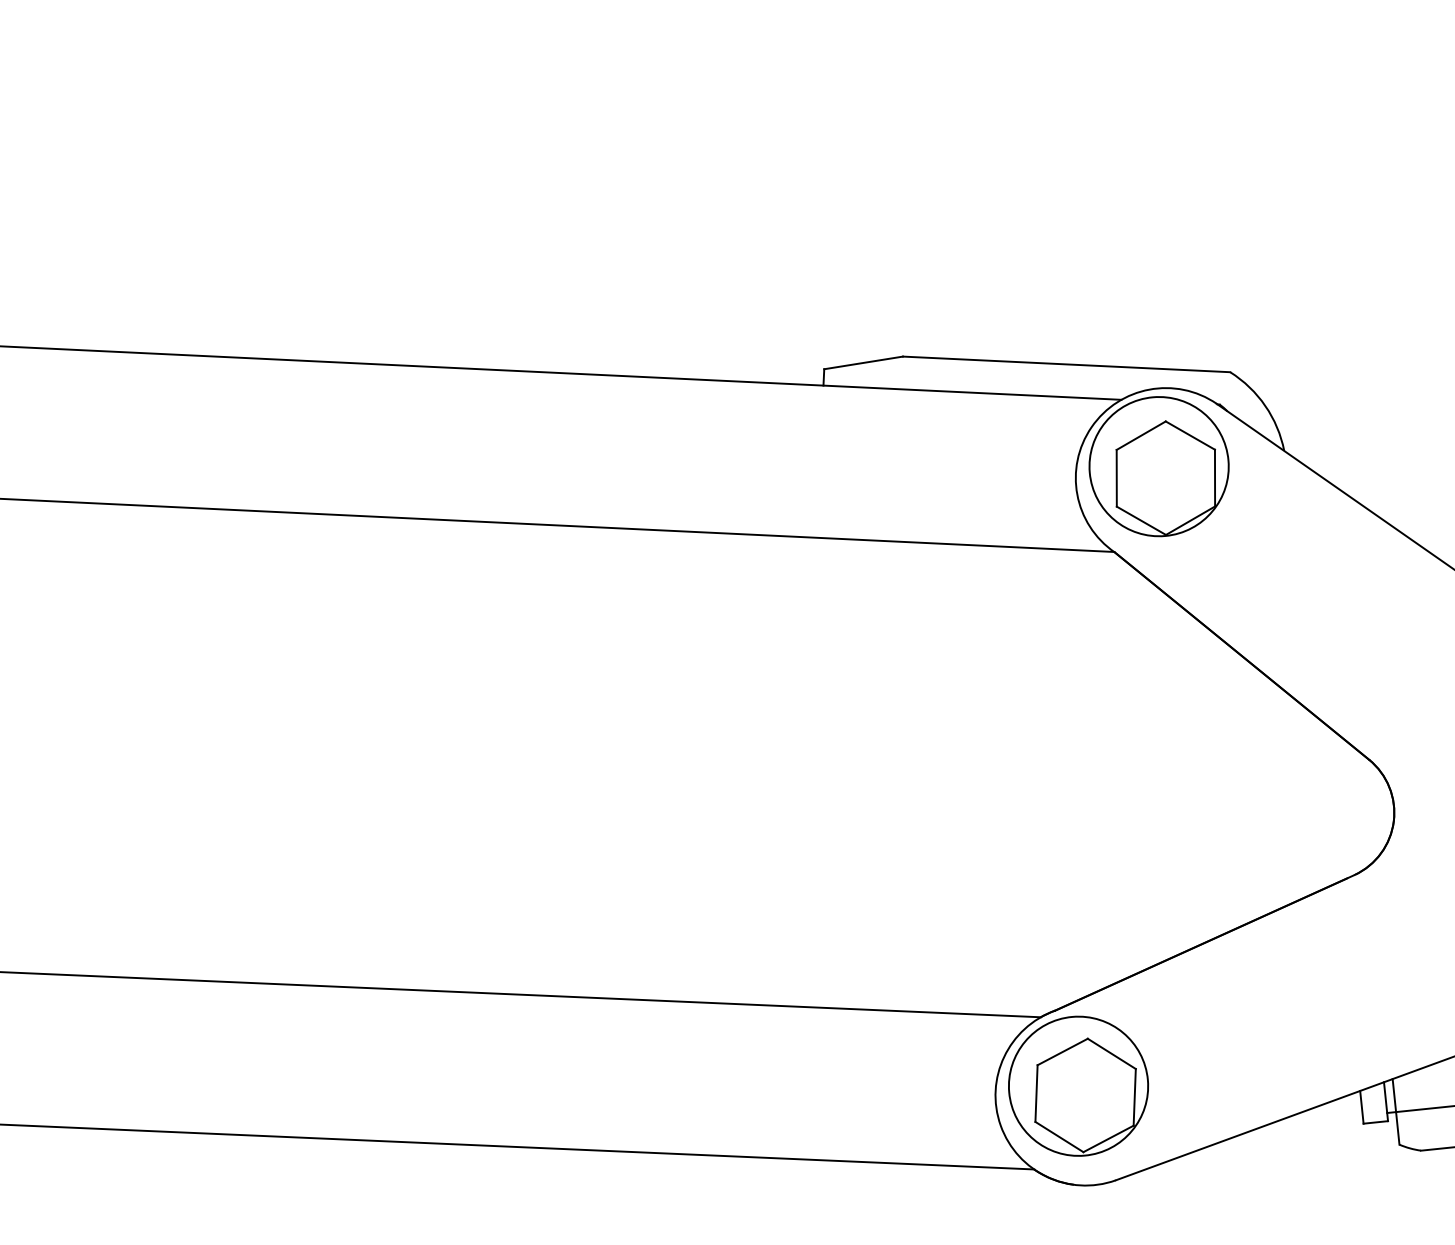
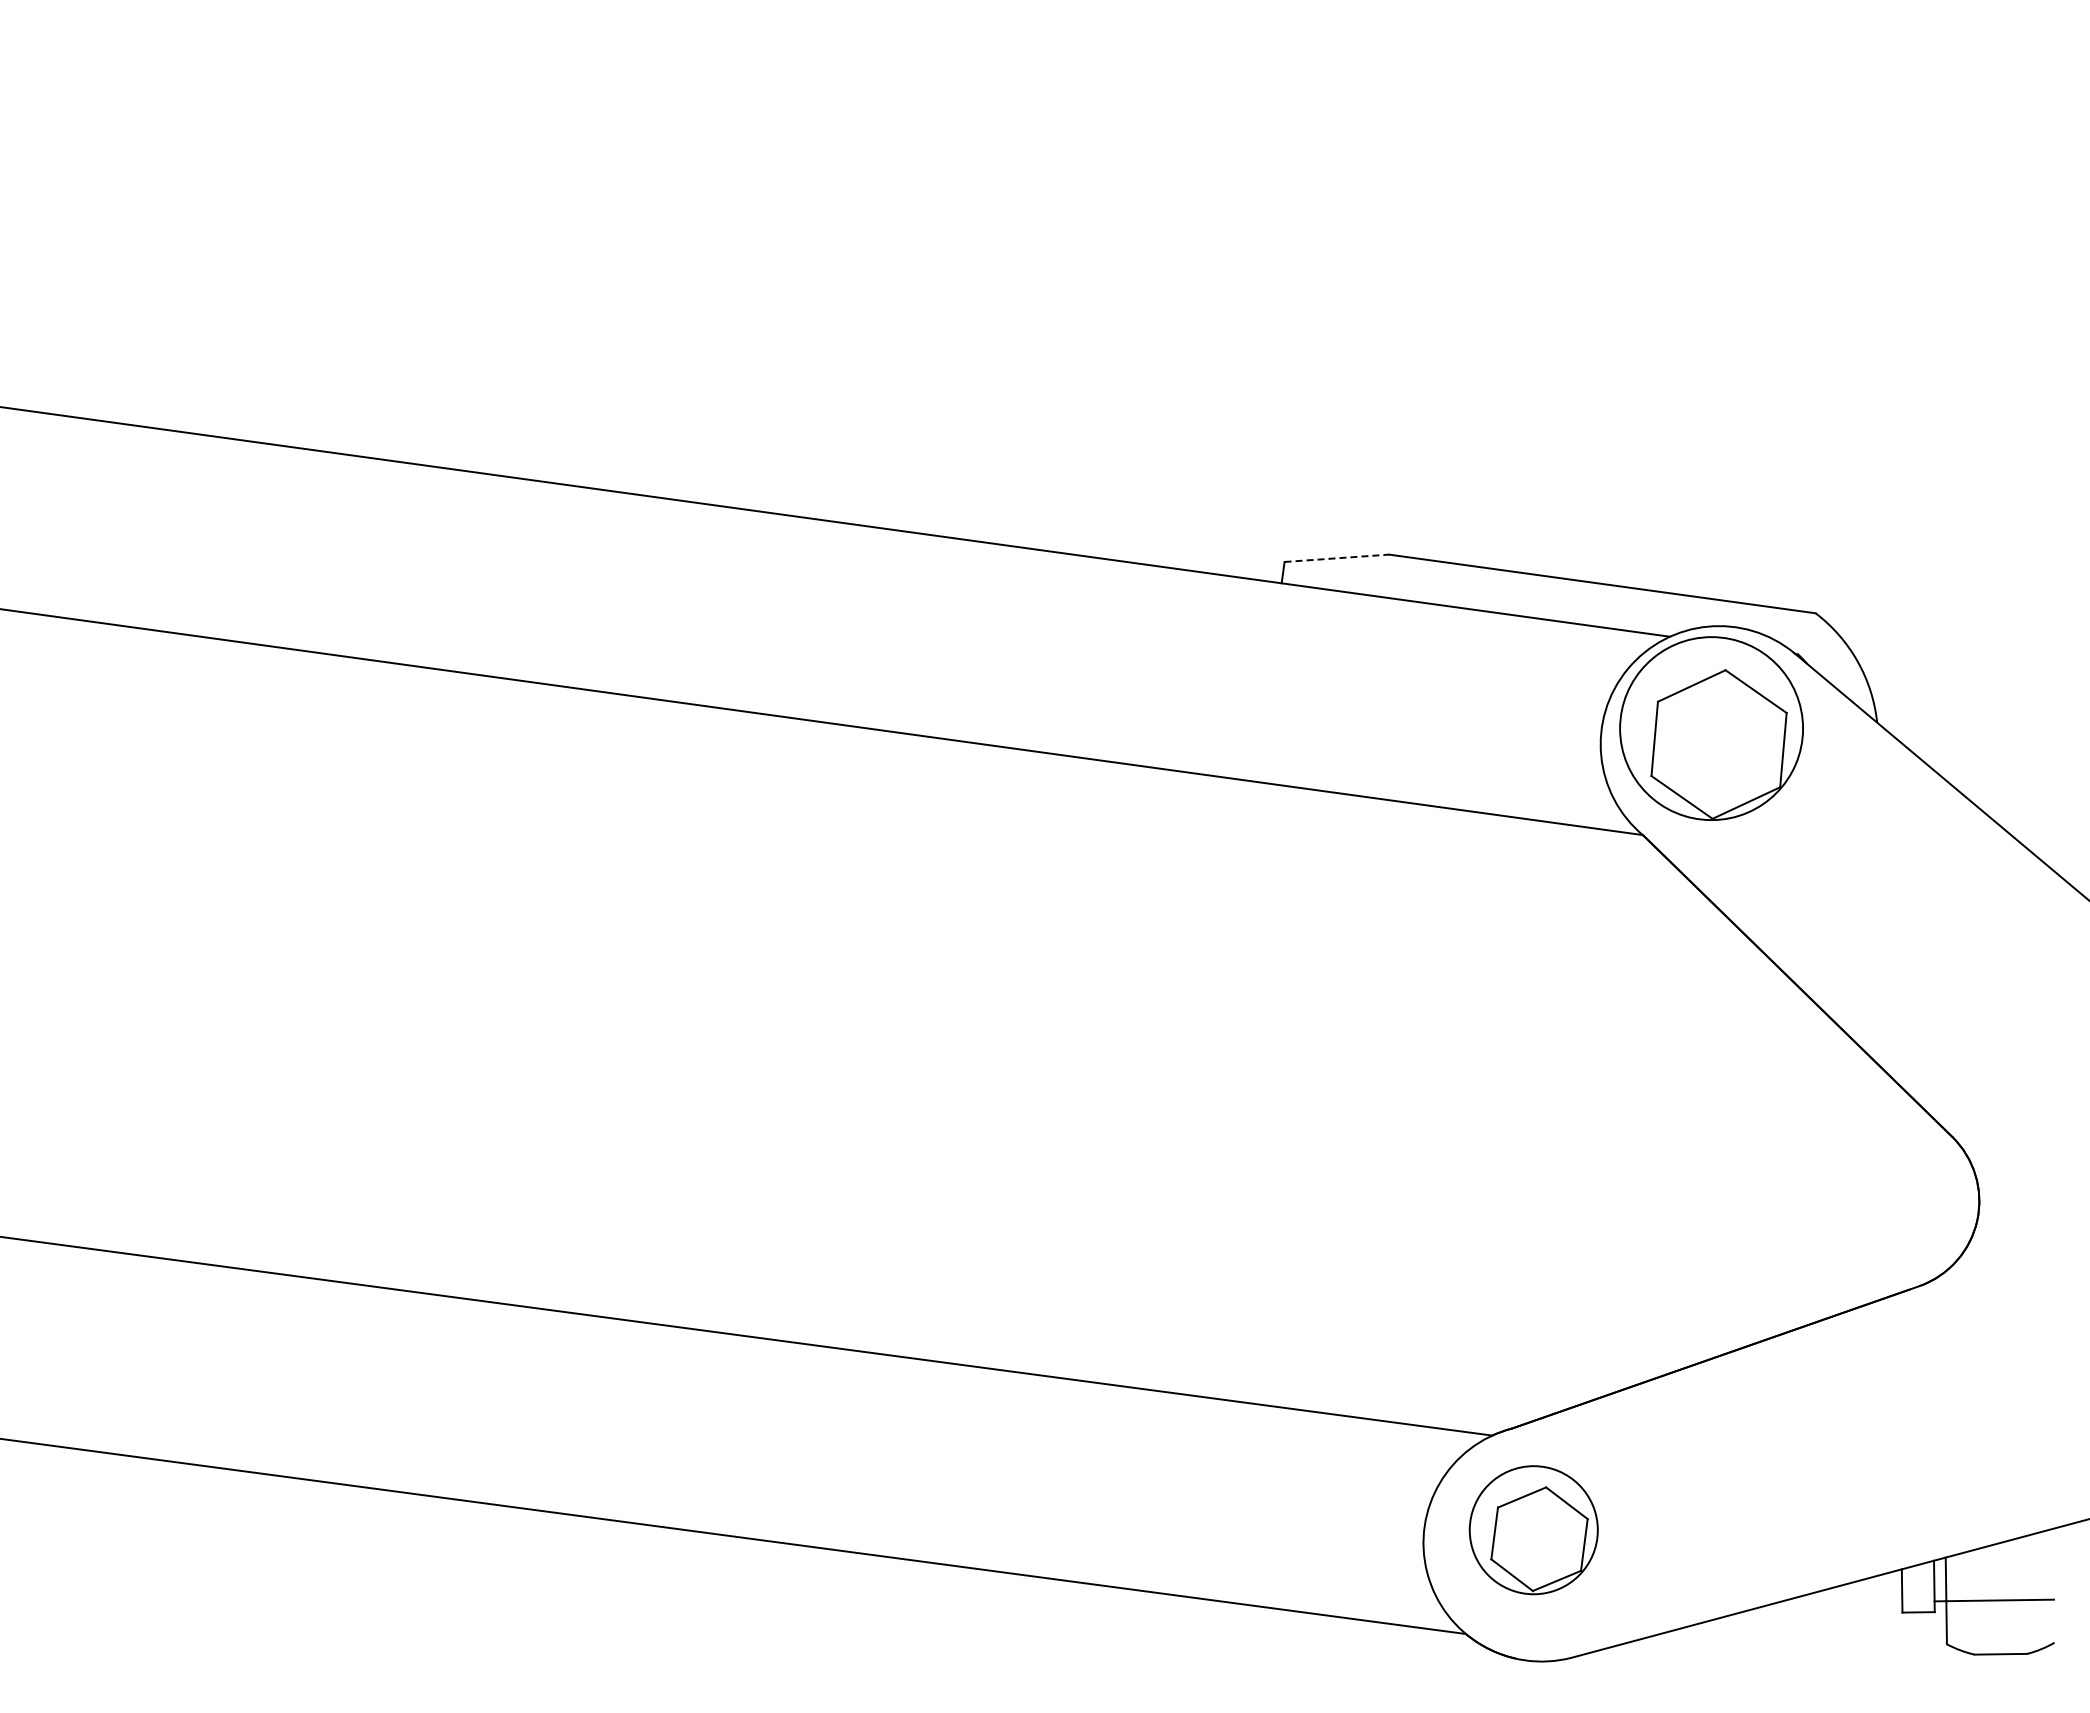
line: (864, 363) -> (1337, 558), solid -> dashed
part: (1078, 1085) -> (1533, 1529), size x0.7

